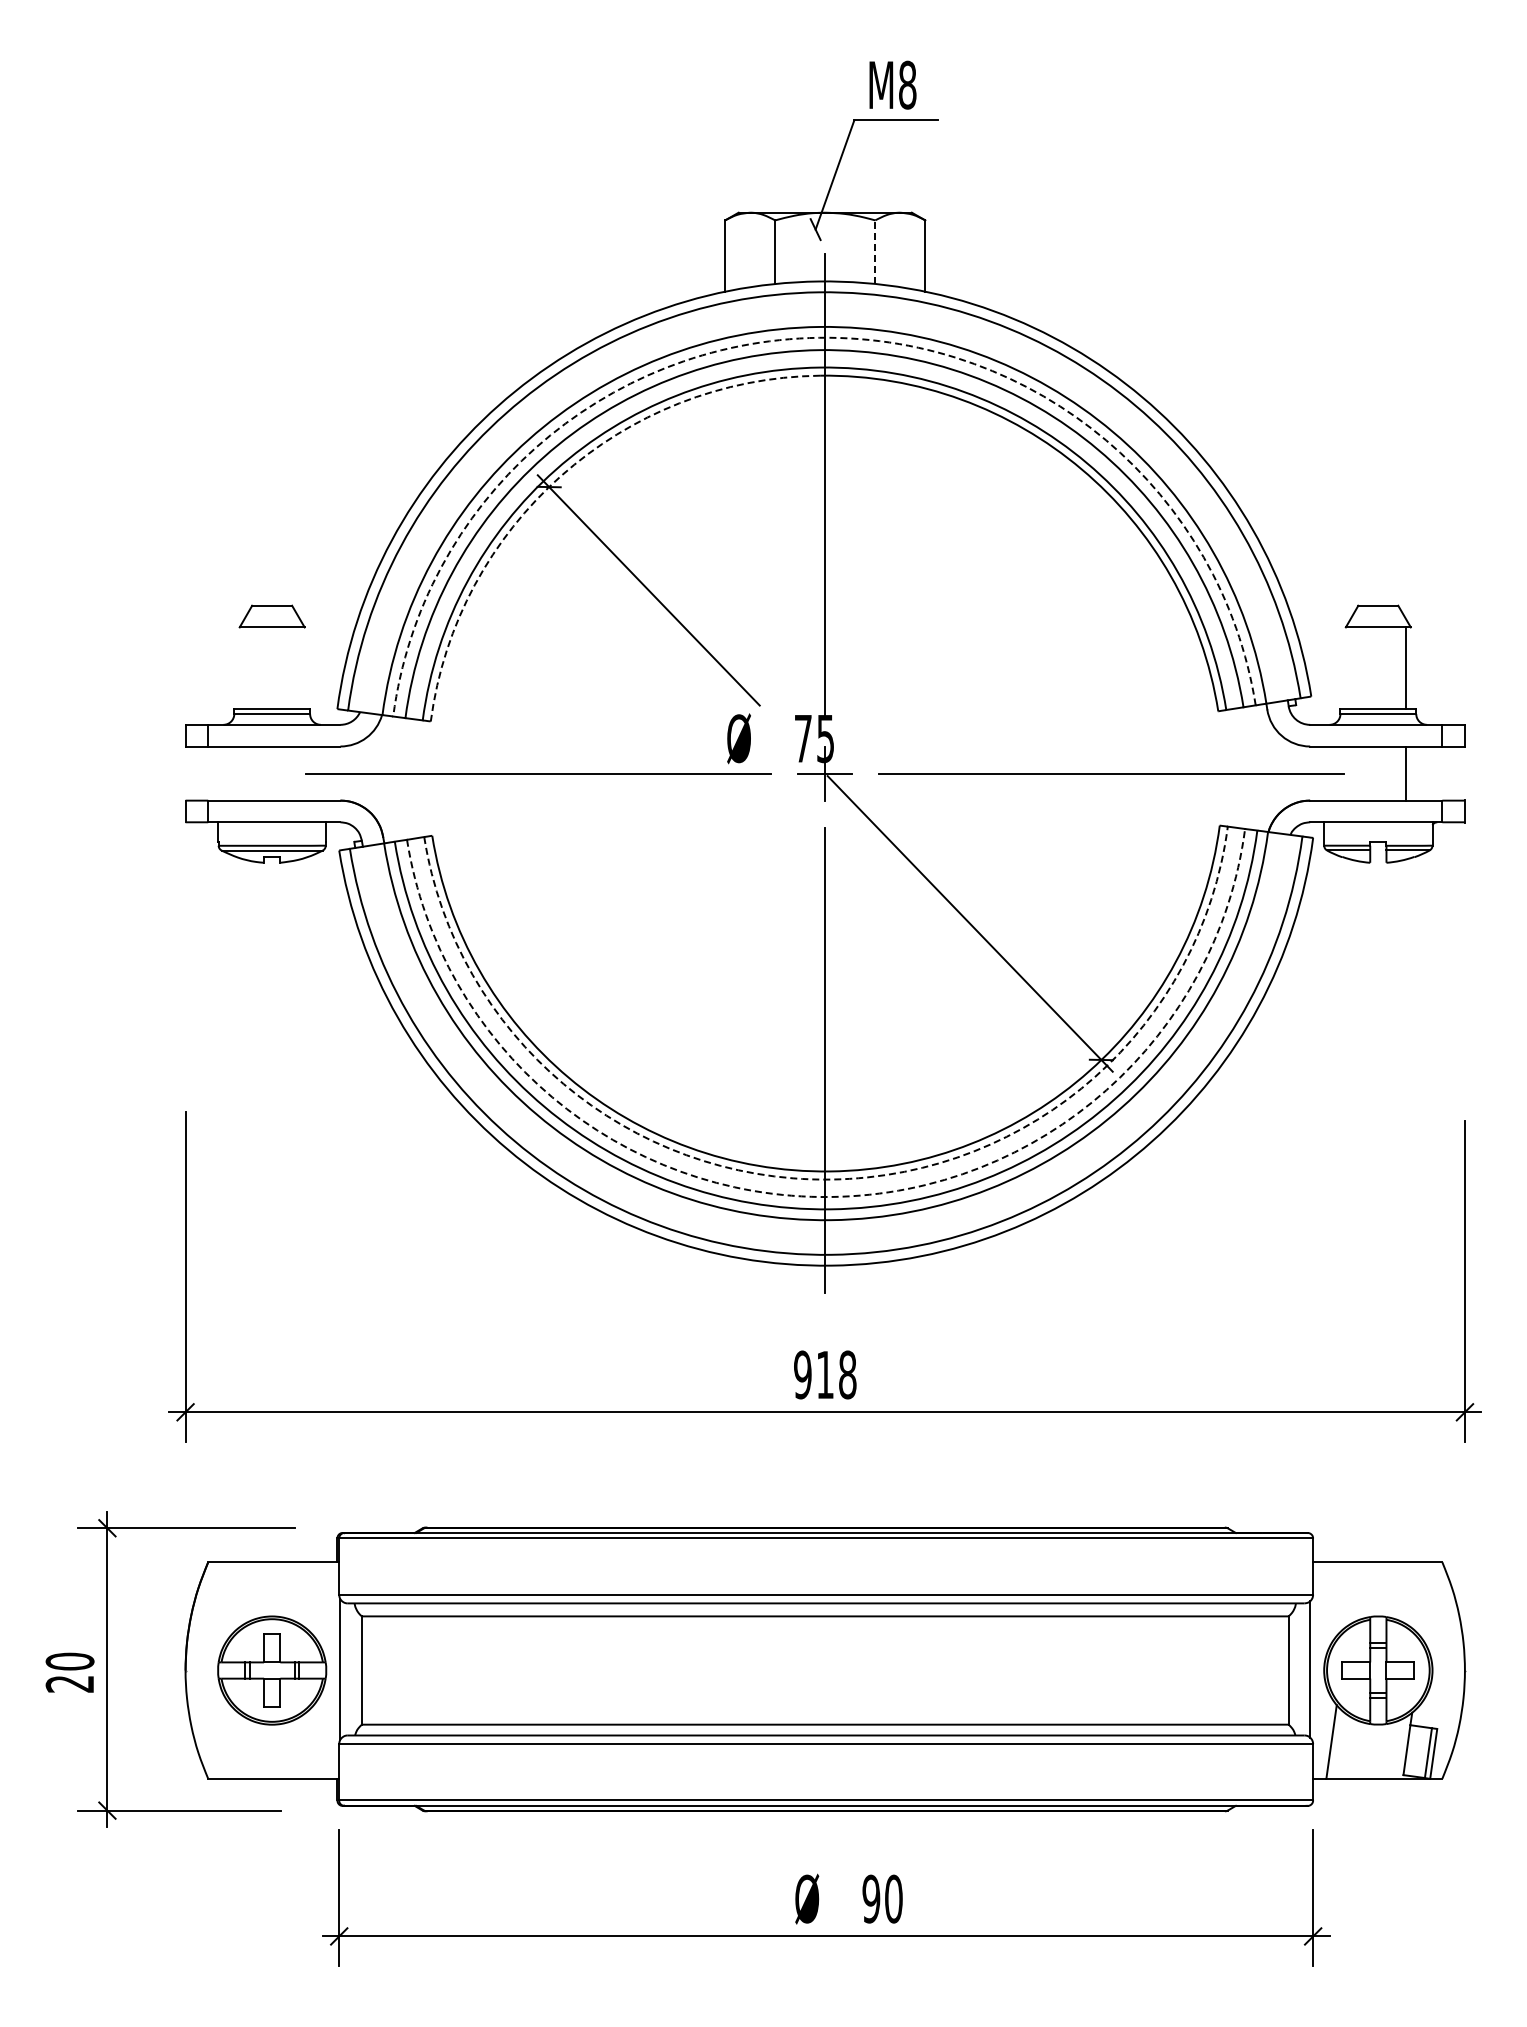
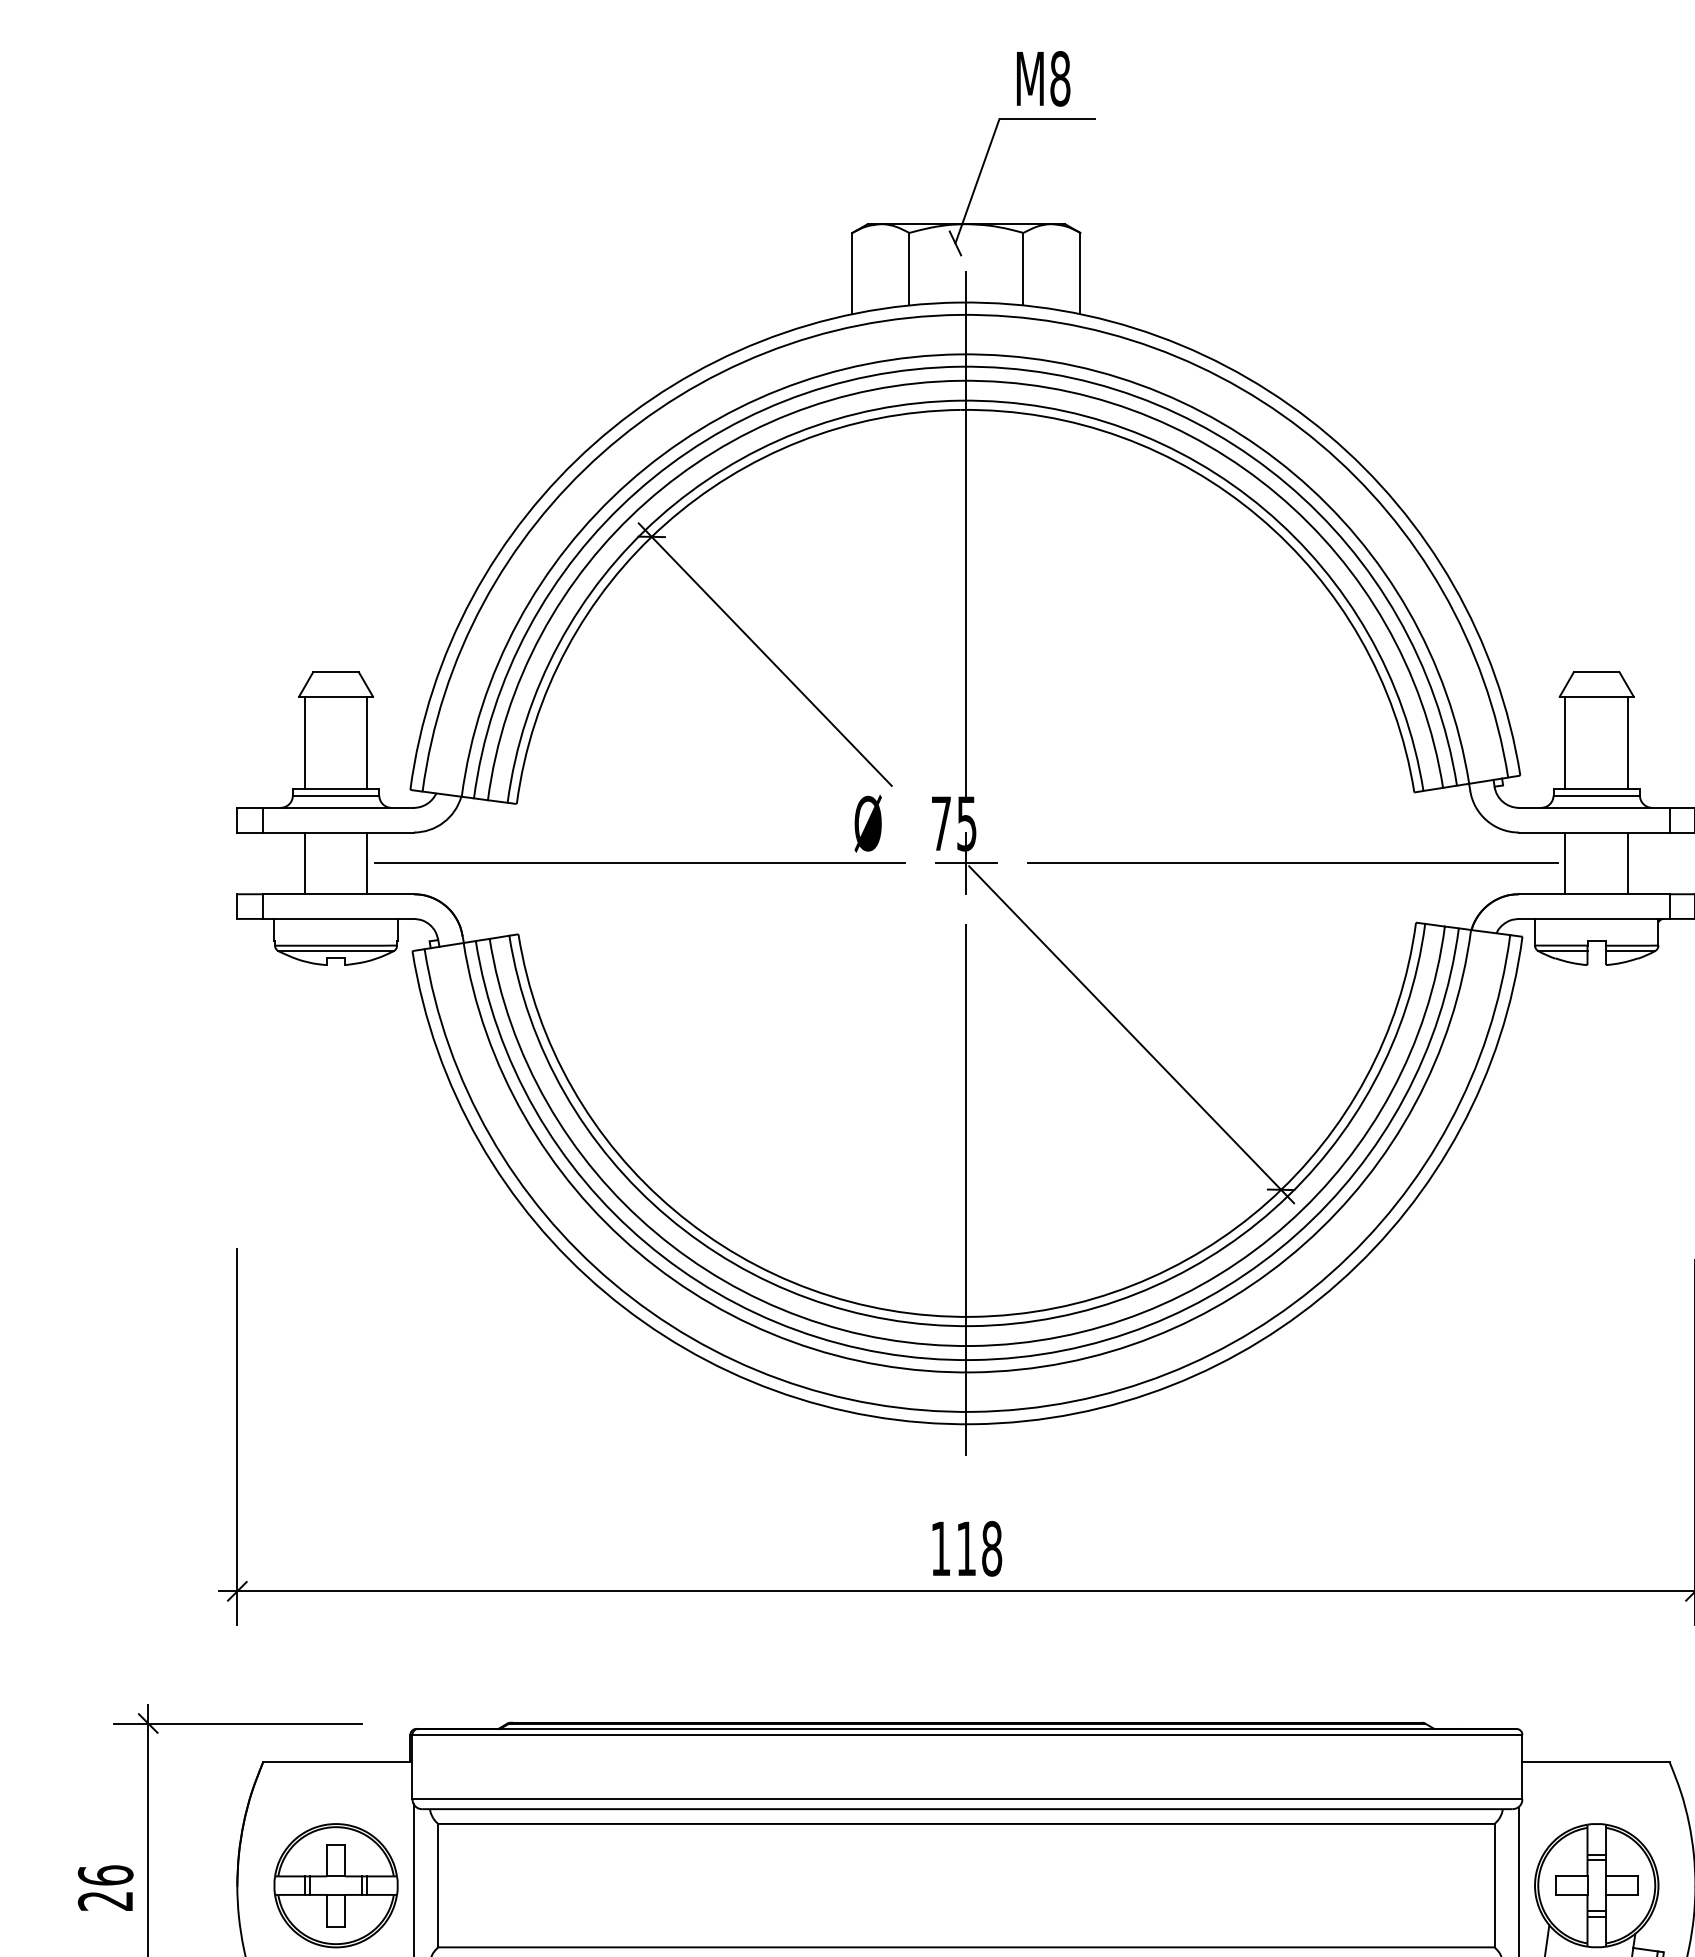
line: (875, 252) -> (1023, 269), dashed -> solid
arc: (819, 337) -> (959, 366), dashed -> solid
arc: (561, 476) -> (665, 524), dashed -> solid
line: (244, 667) -> (304, 742), added
line: (299, 667) -> (367, 742), added
line: (1350, 667) -> (1565, 742), added
line: (244, 773) -> (304, 863), added
line: (299, 773) -> (367, 863), added
line: (1350, 773) -> (1565, 863), added
arc: (830, 1179) -> (972, 1326), dashed -> solid
arc: (830, 1197) -> (972, 1346), dashed -> solid
text: (802, 1374) -> (940, 1548), 918 -> 118
text: (69, 1661) -> (105, 1875), 20 -> 26

